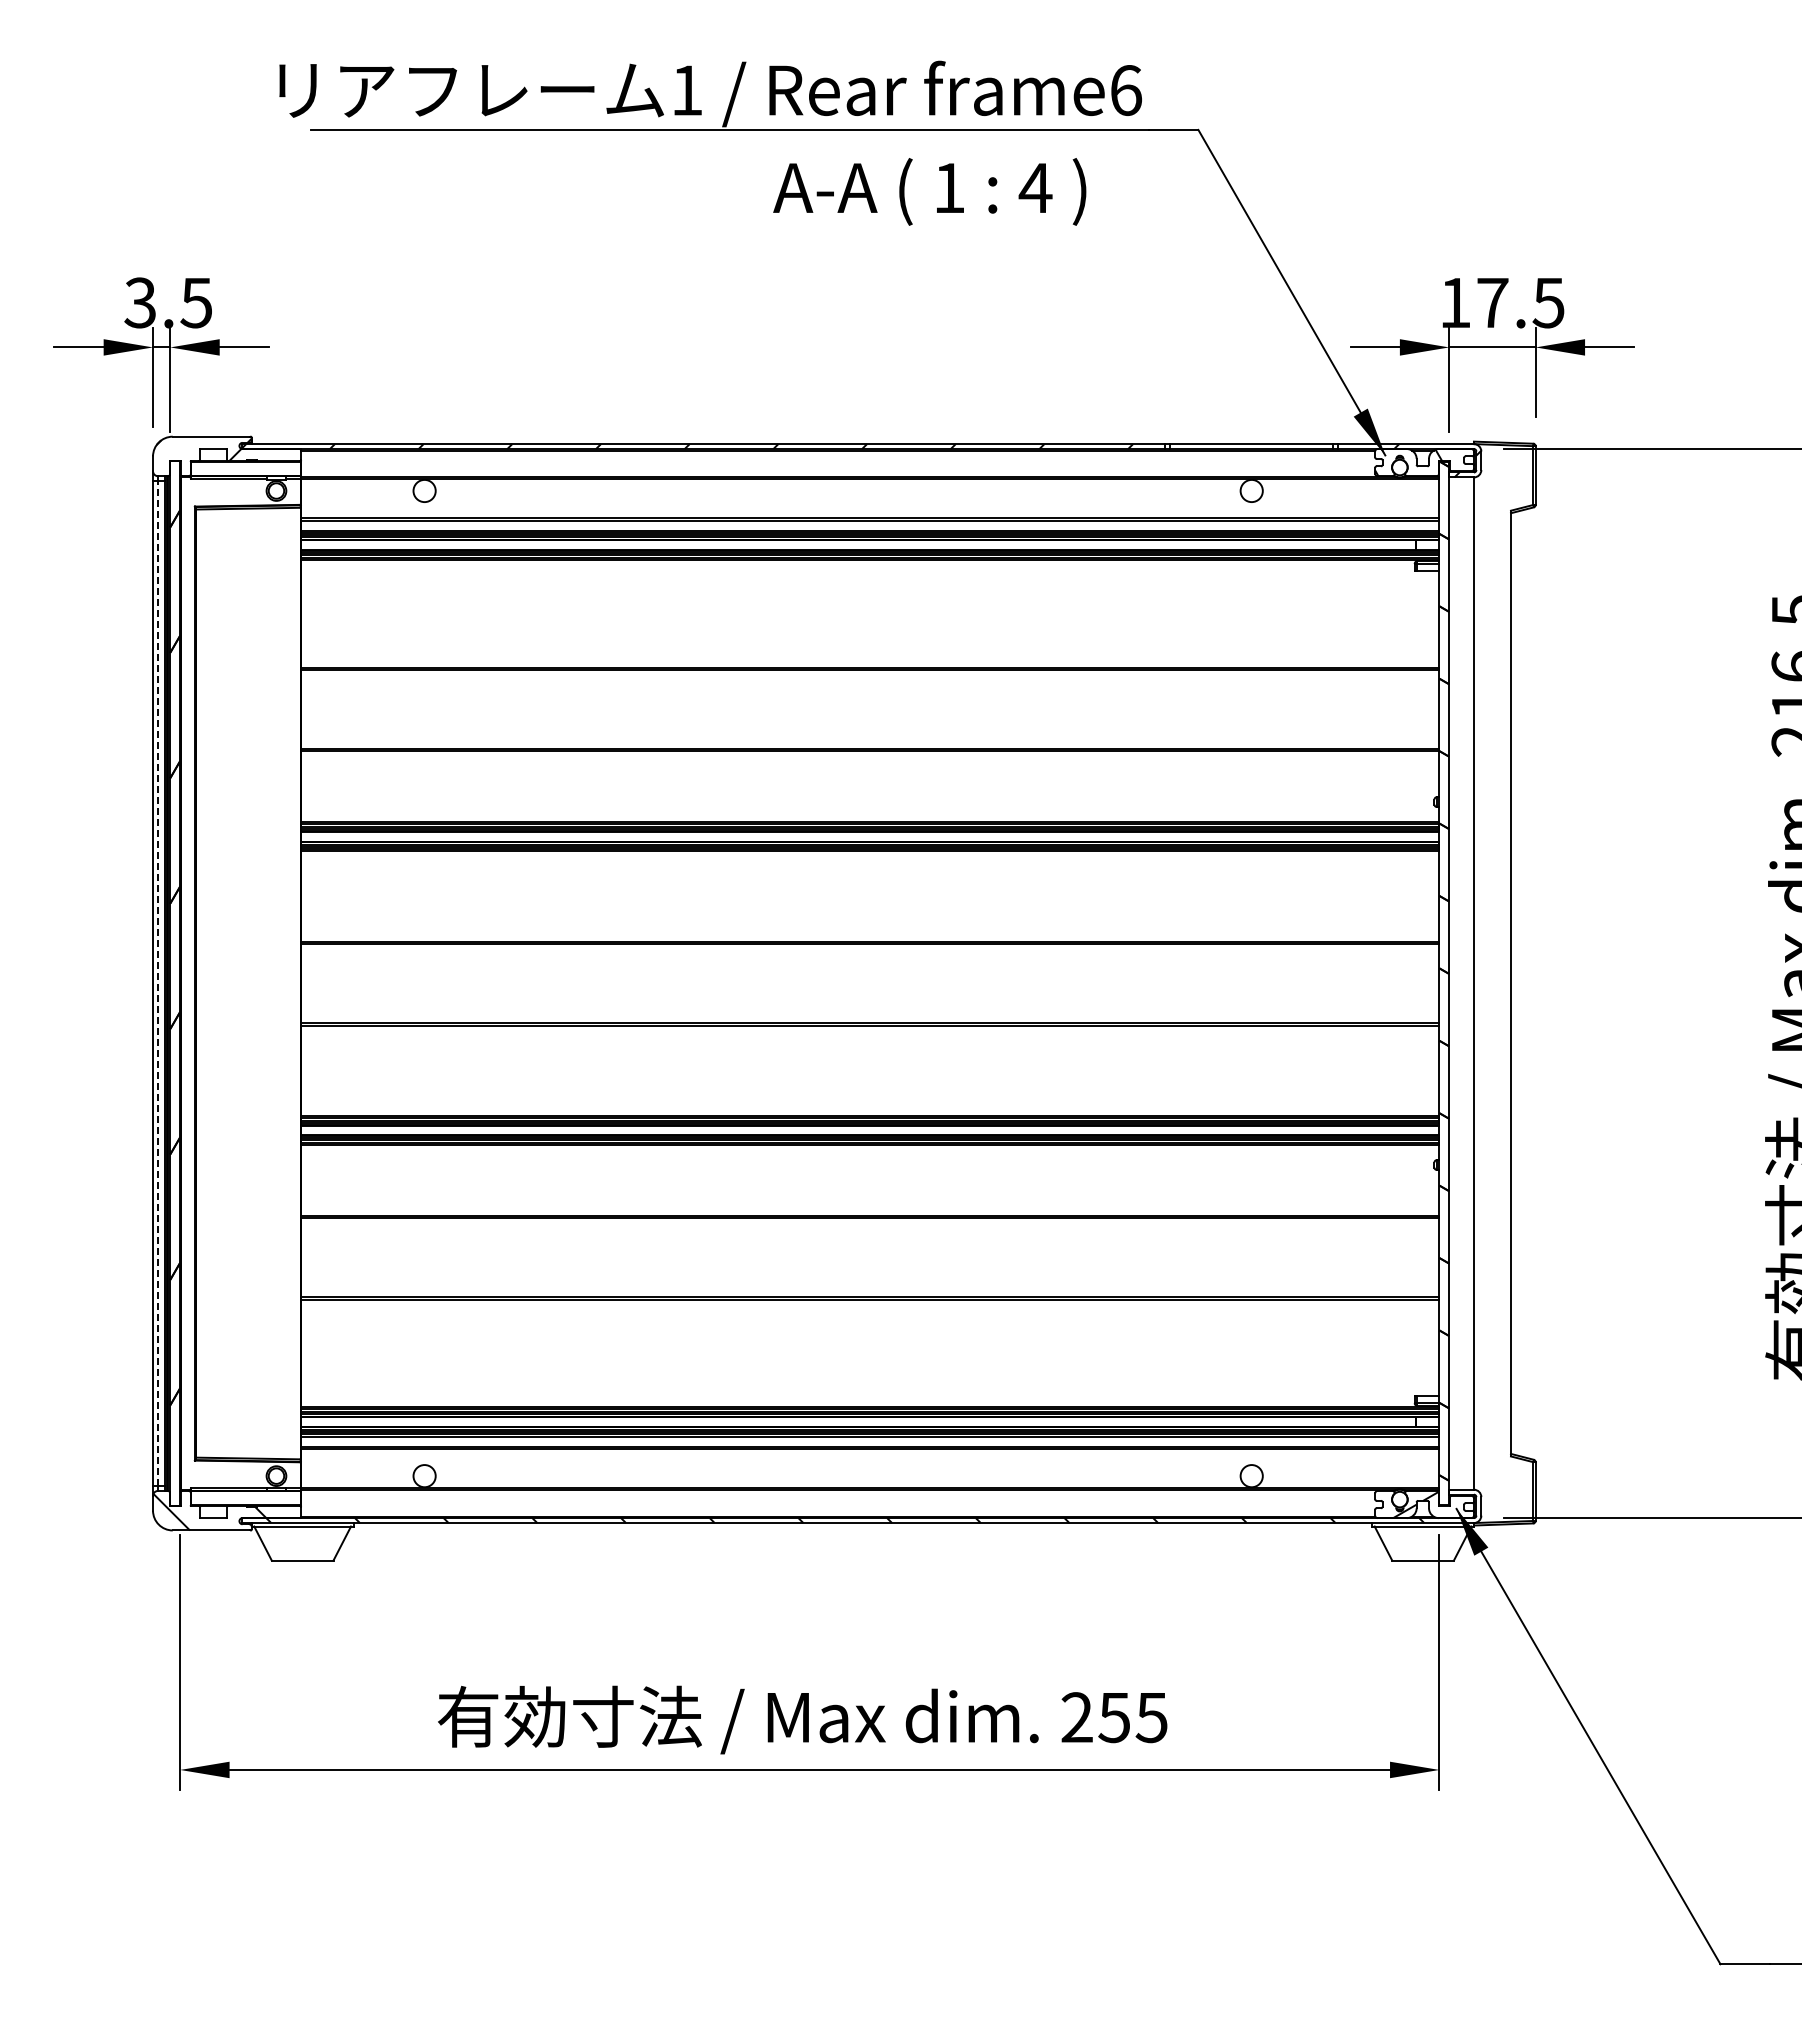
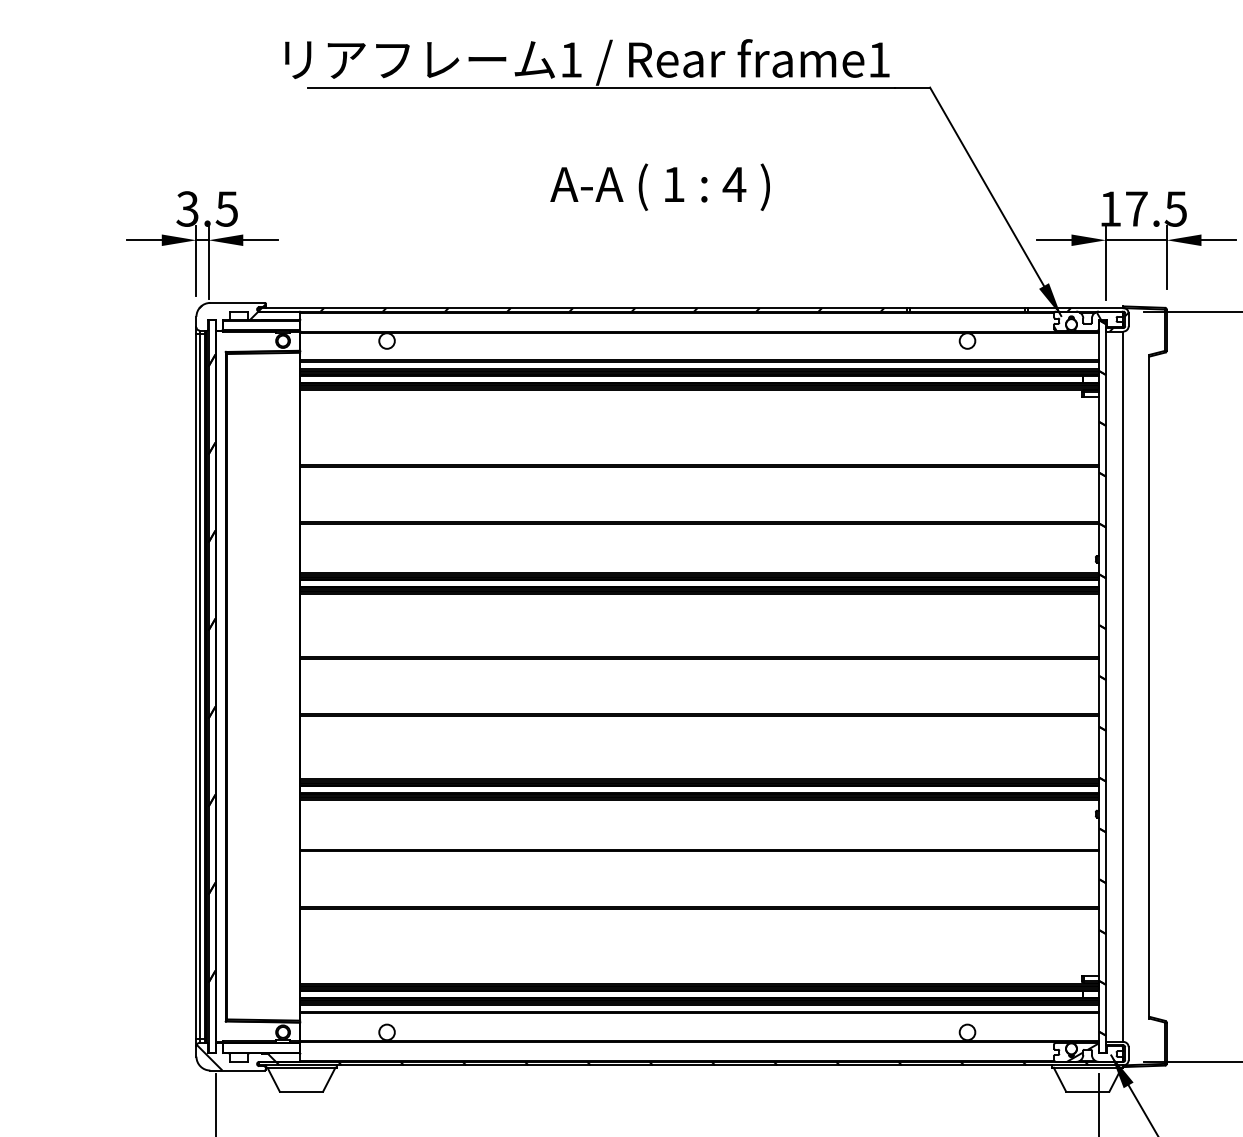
text: (1126, 90) -> (879, 59), frame6 -> frame1
text: (929, 191) -> (659, 186), moved
line: (157, 983) -> (199, 686), dashed -> solid

